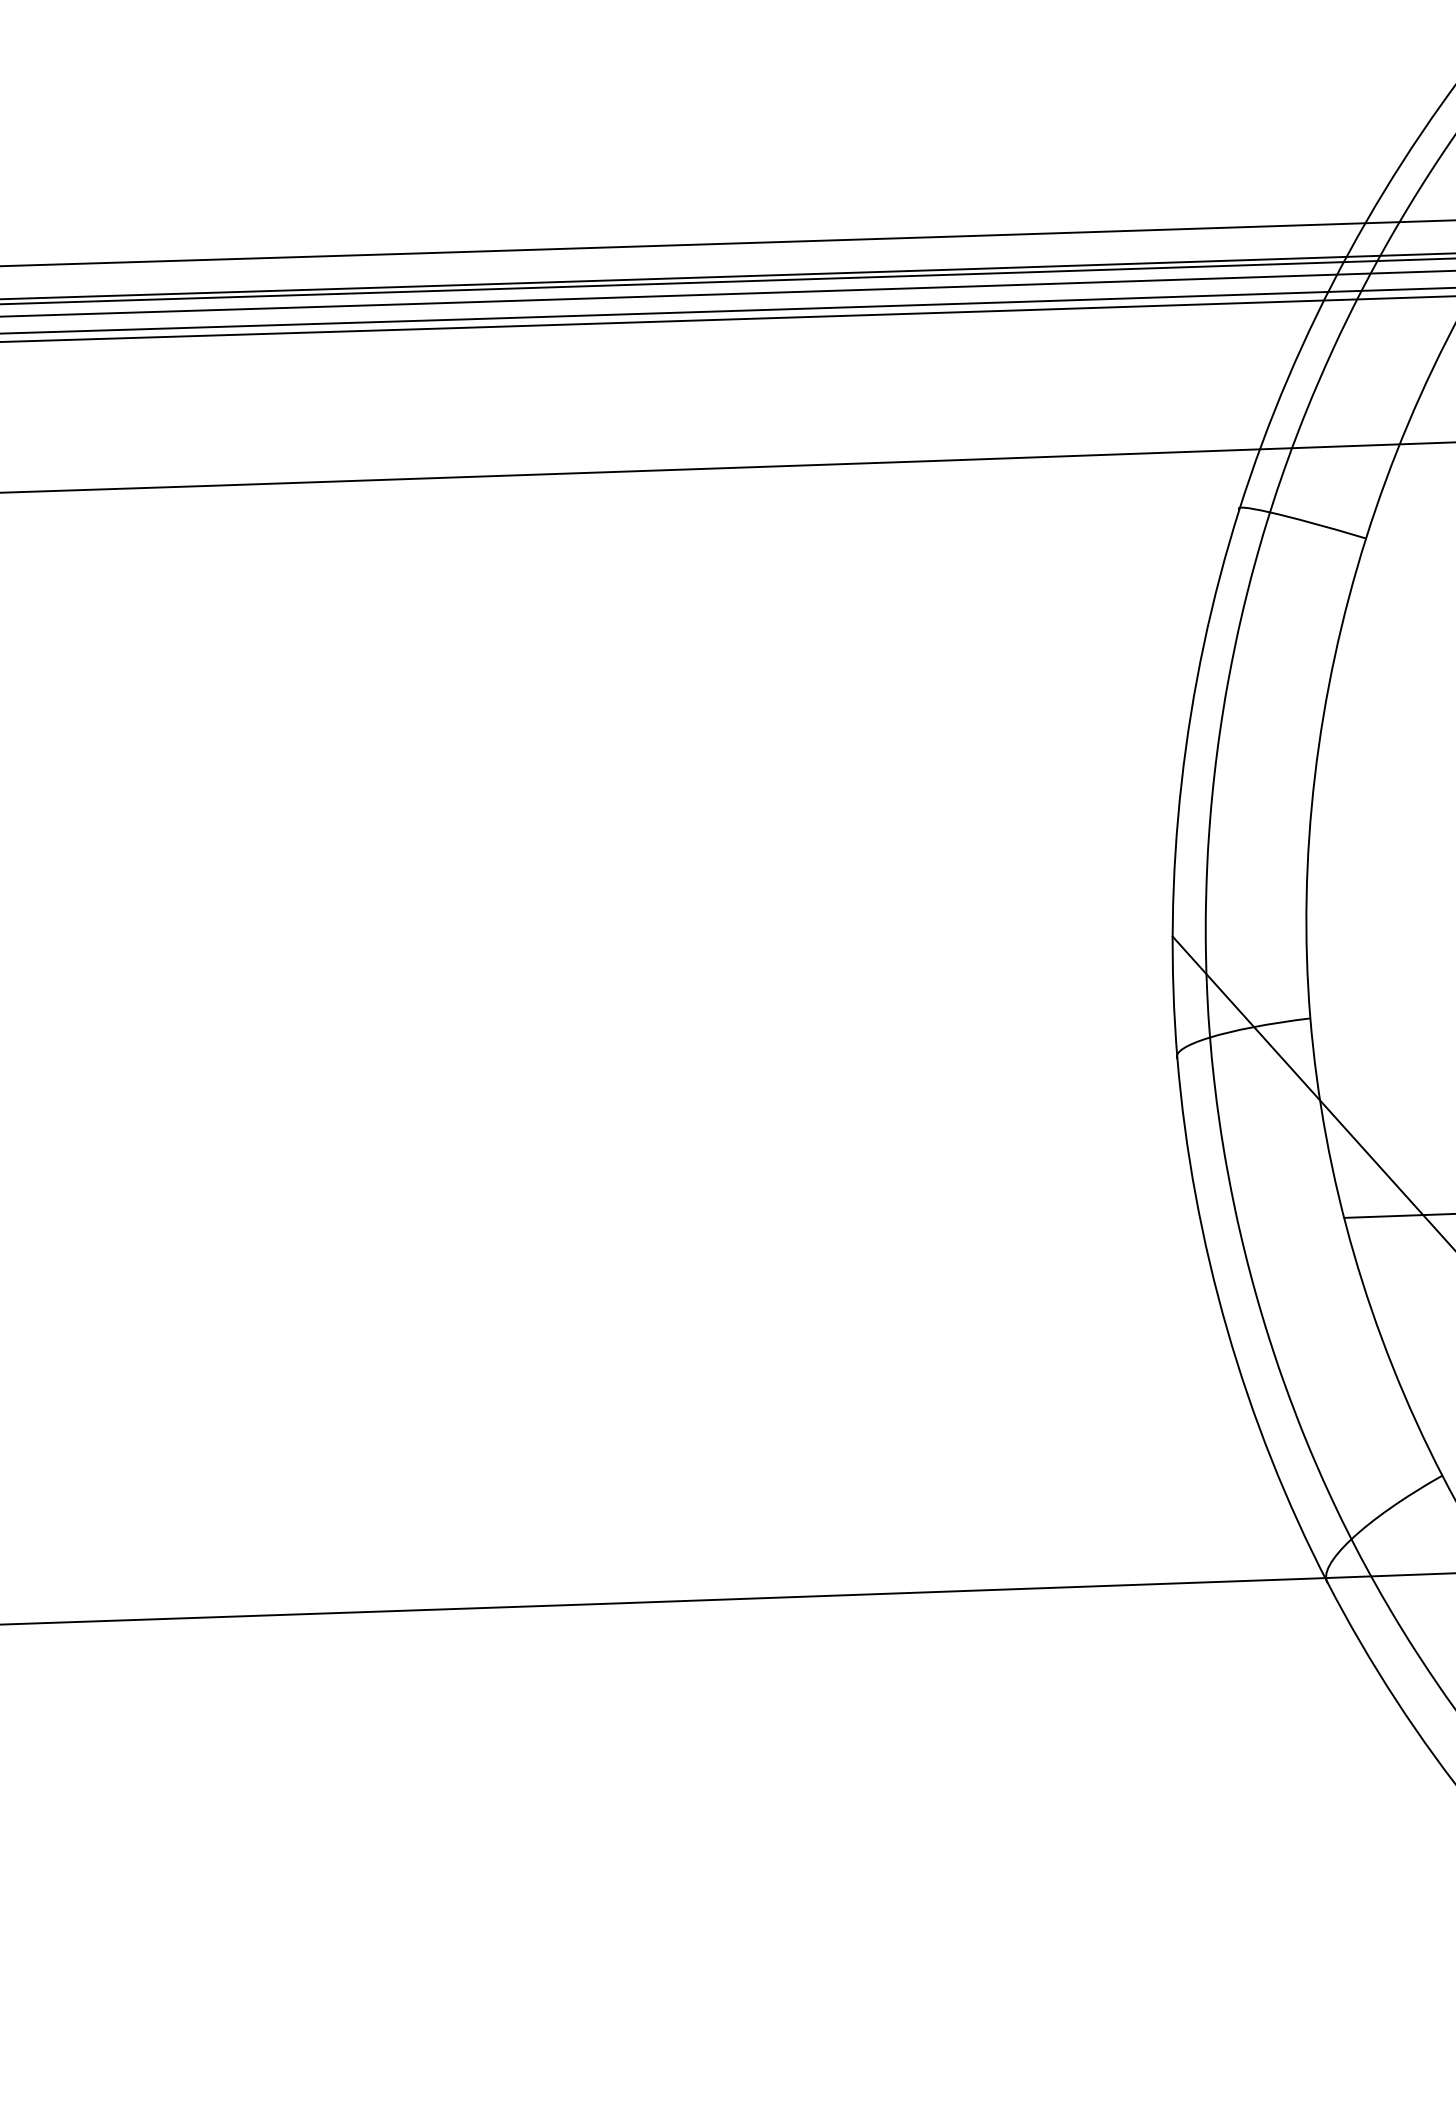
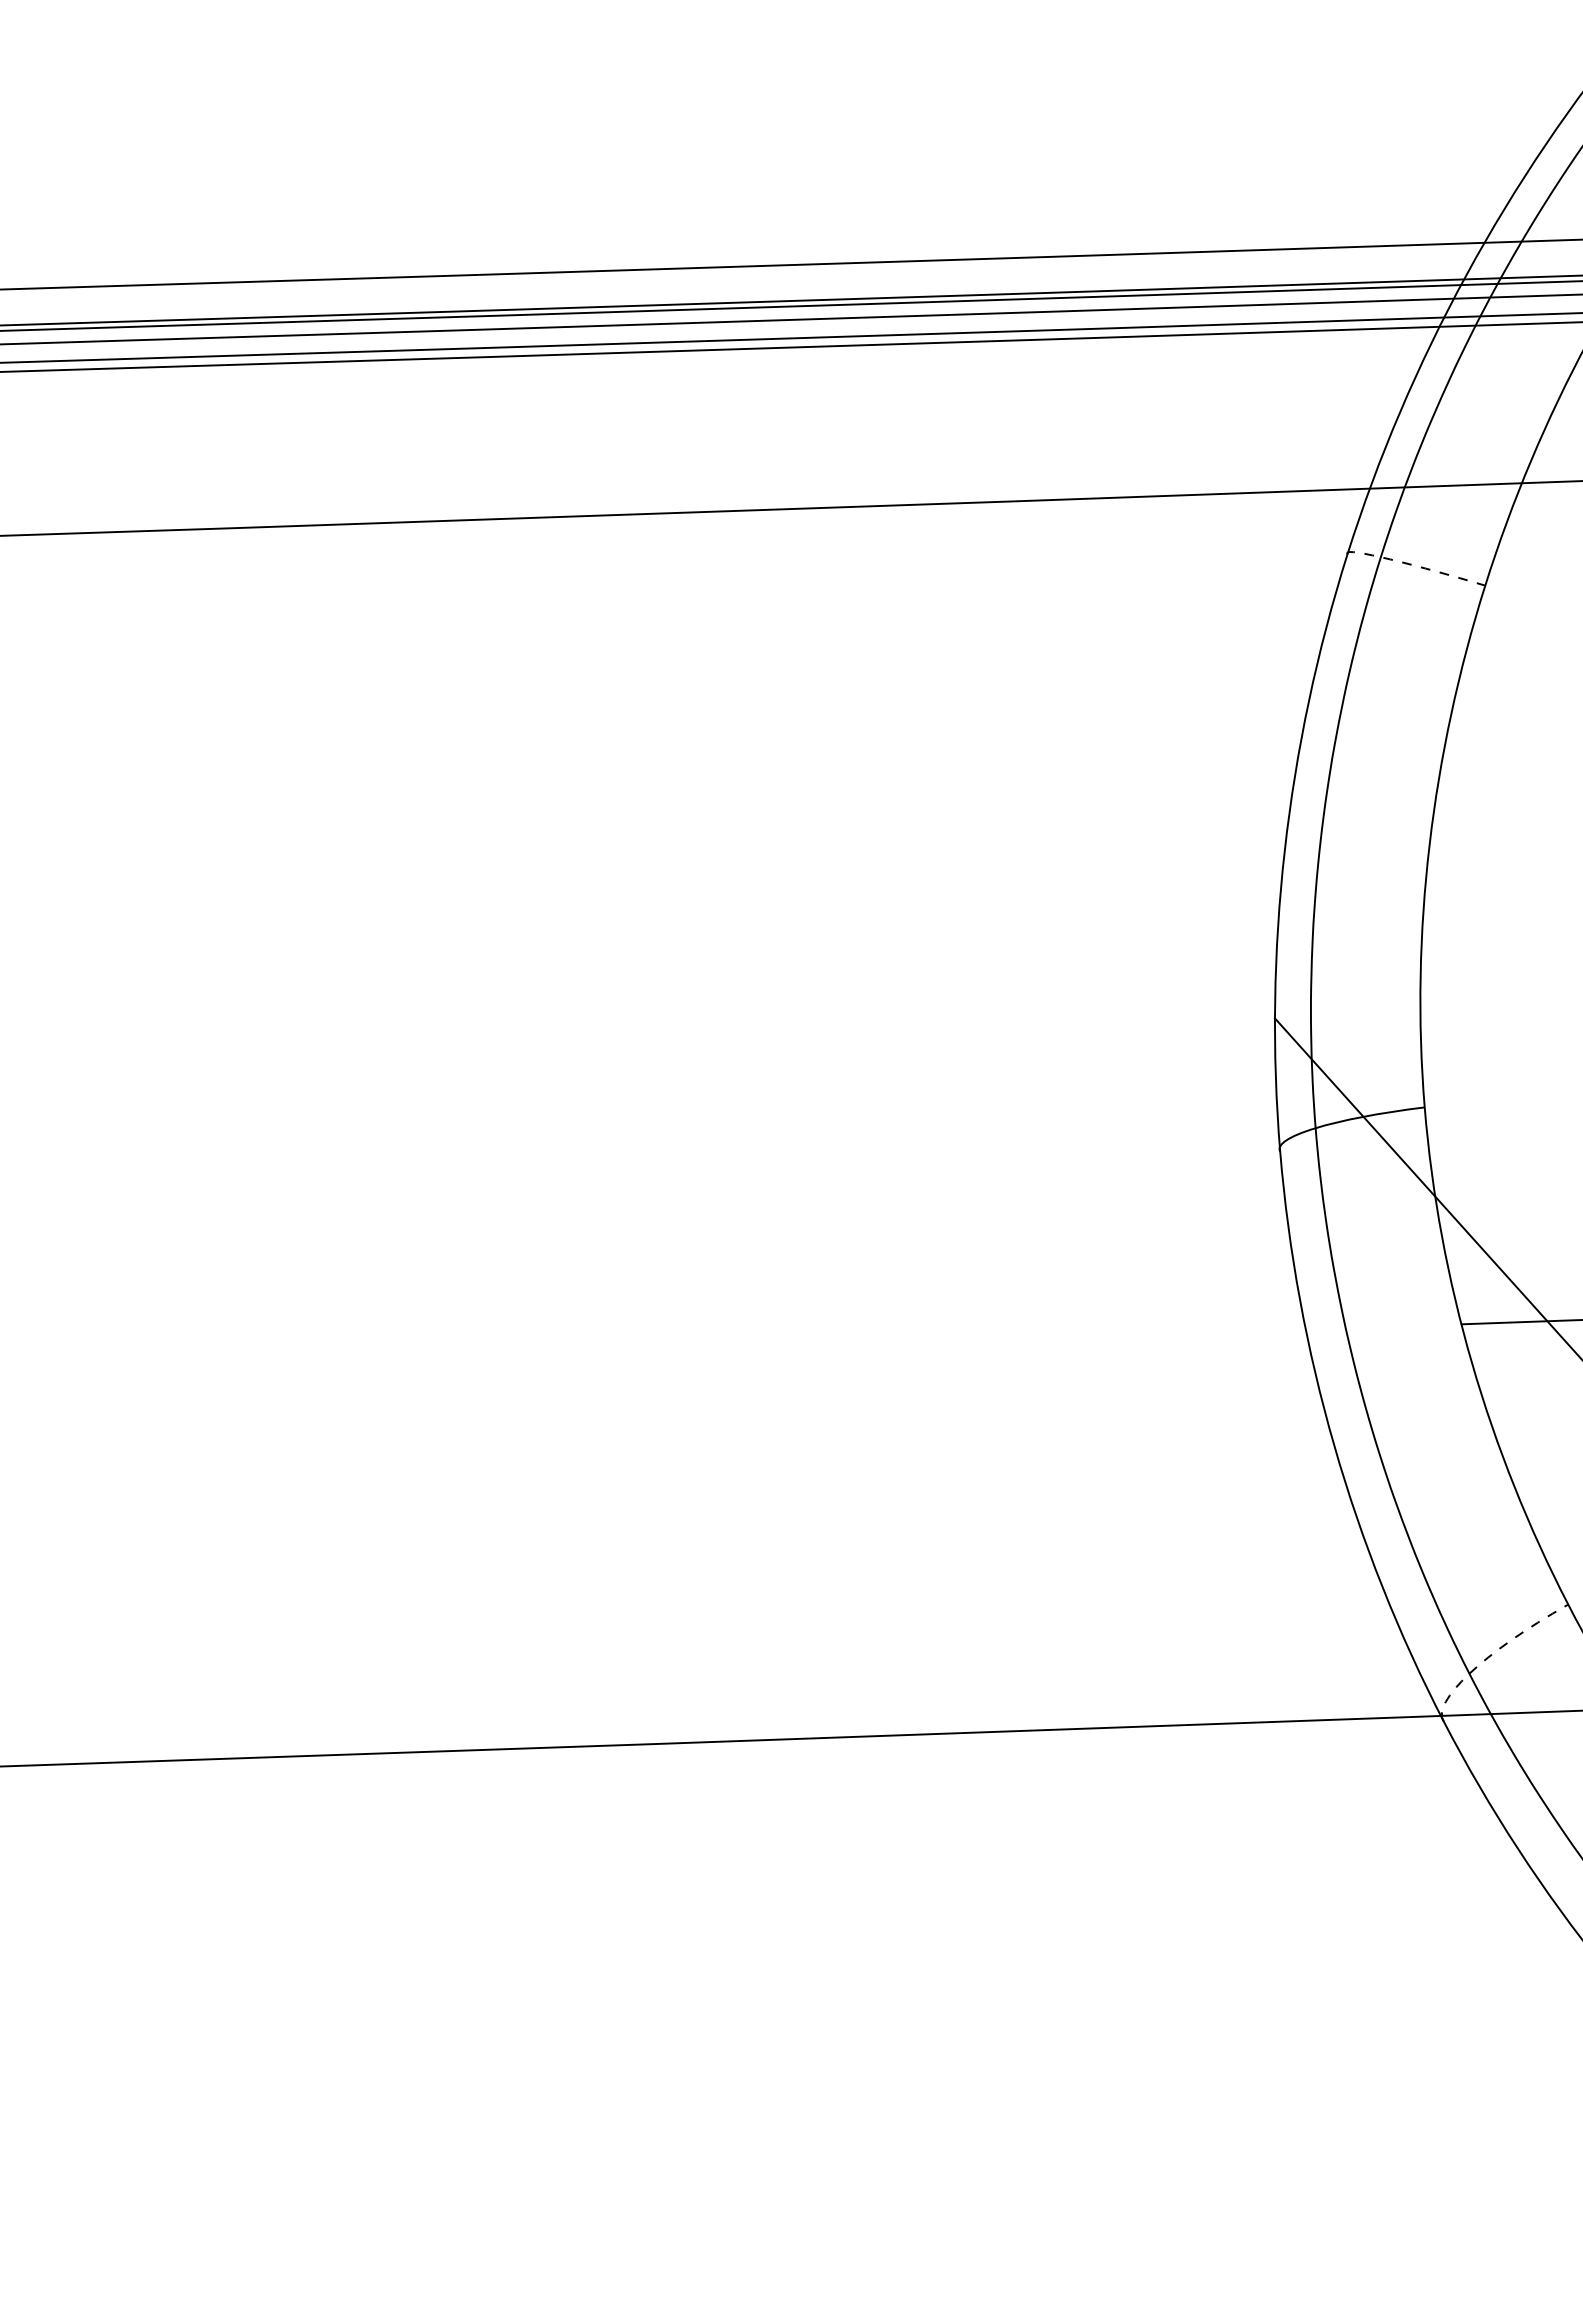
arc: (1297, 519) -> (1410, 564), solid -> dashed
arc: (1371, 1521) -> (1491, 1654), solid -> dashed

